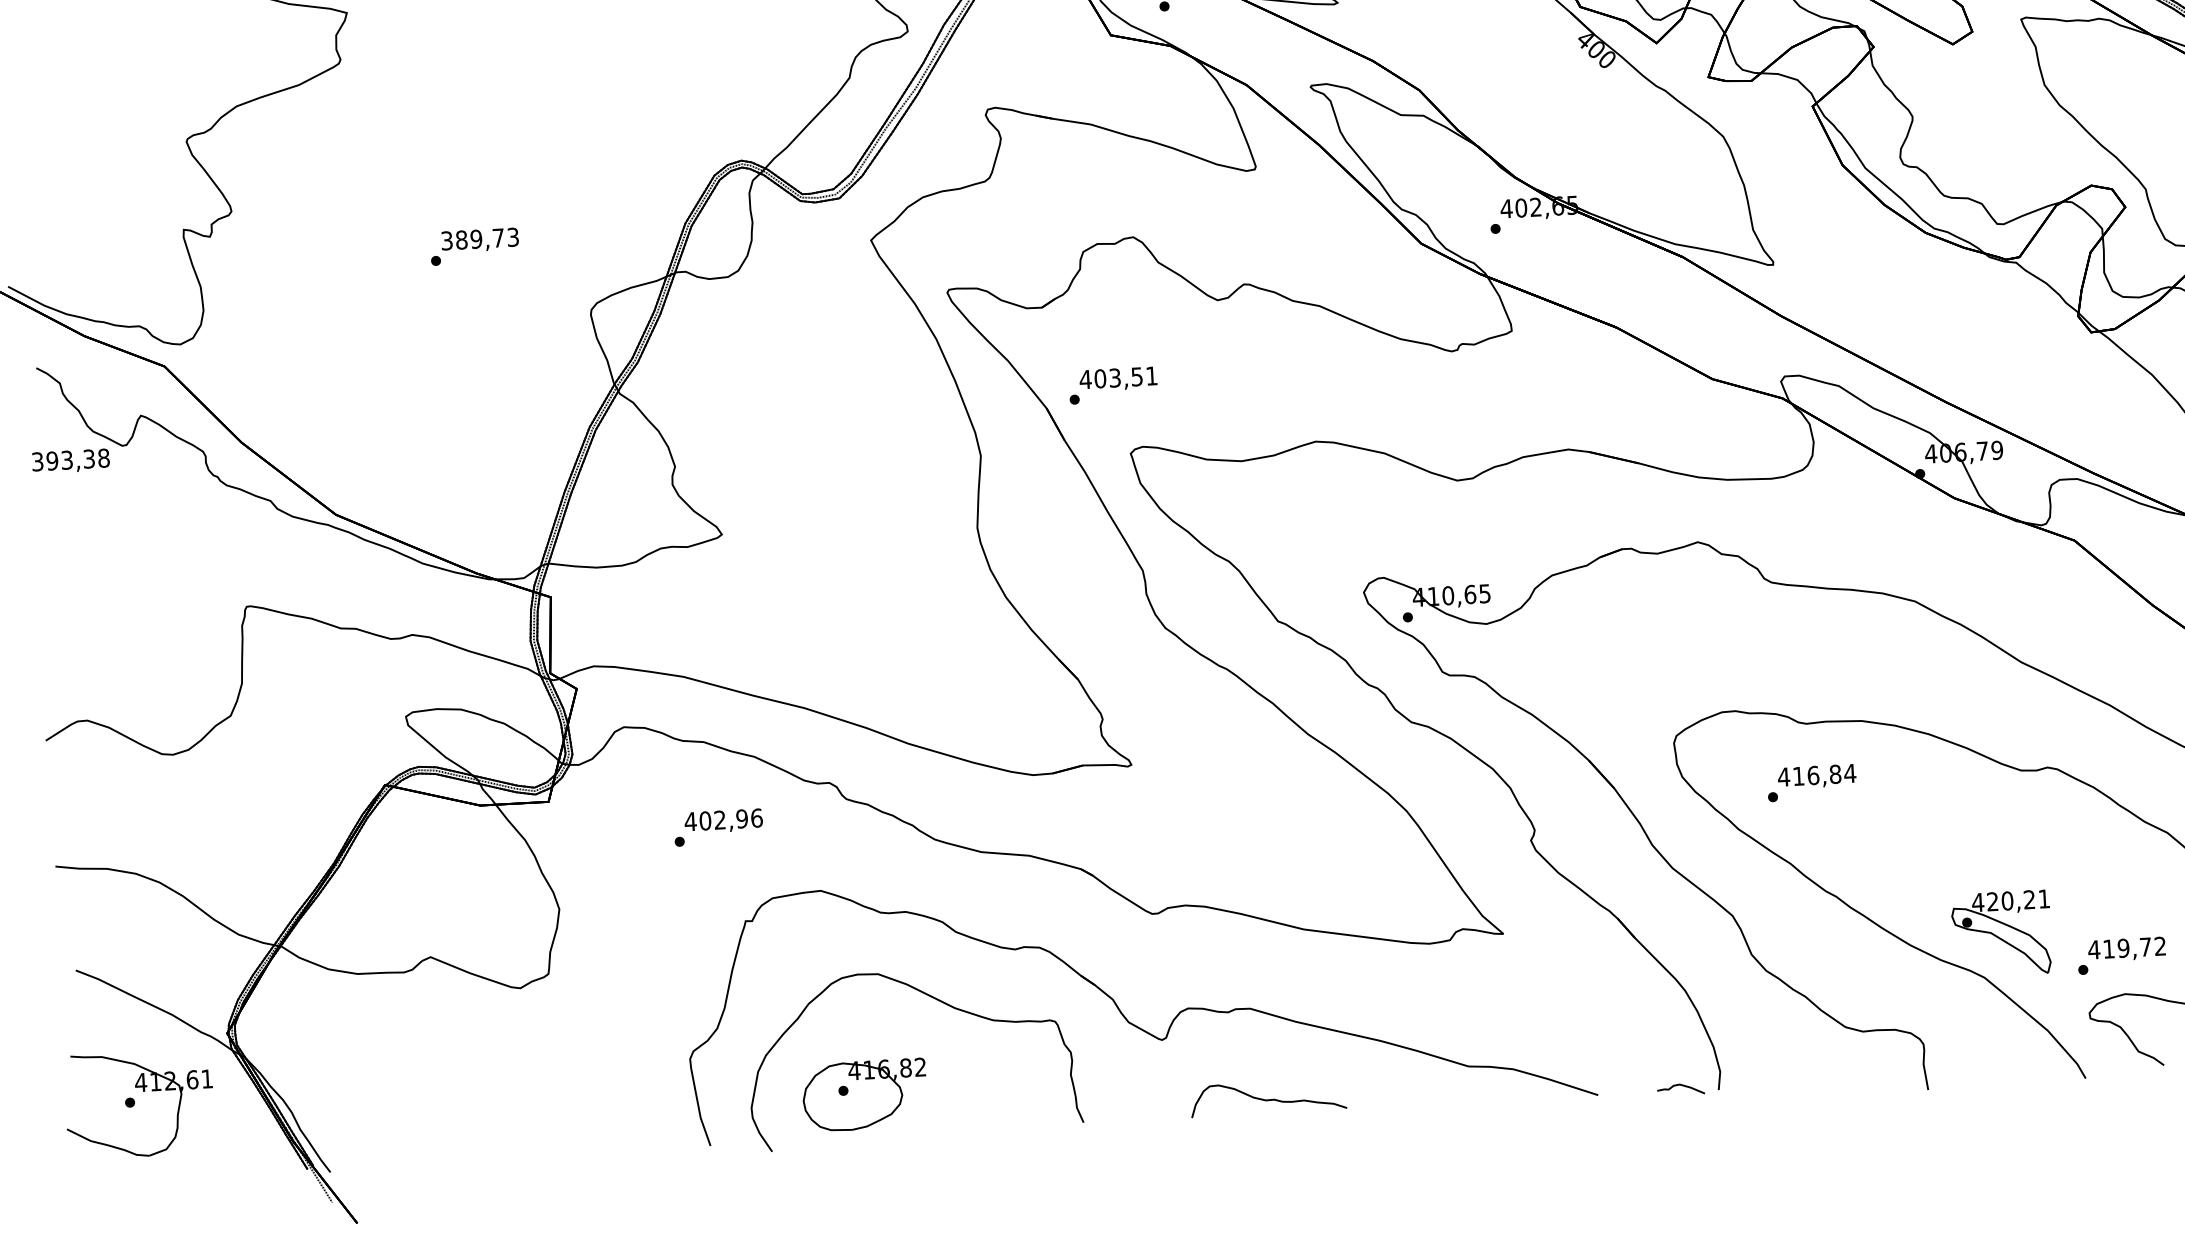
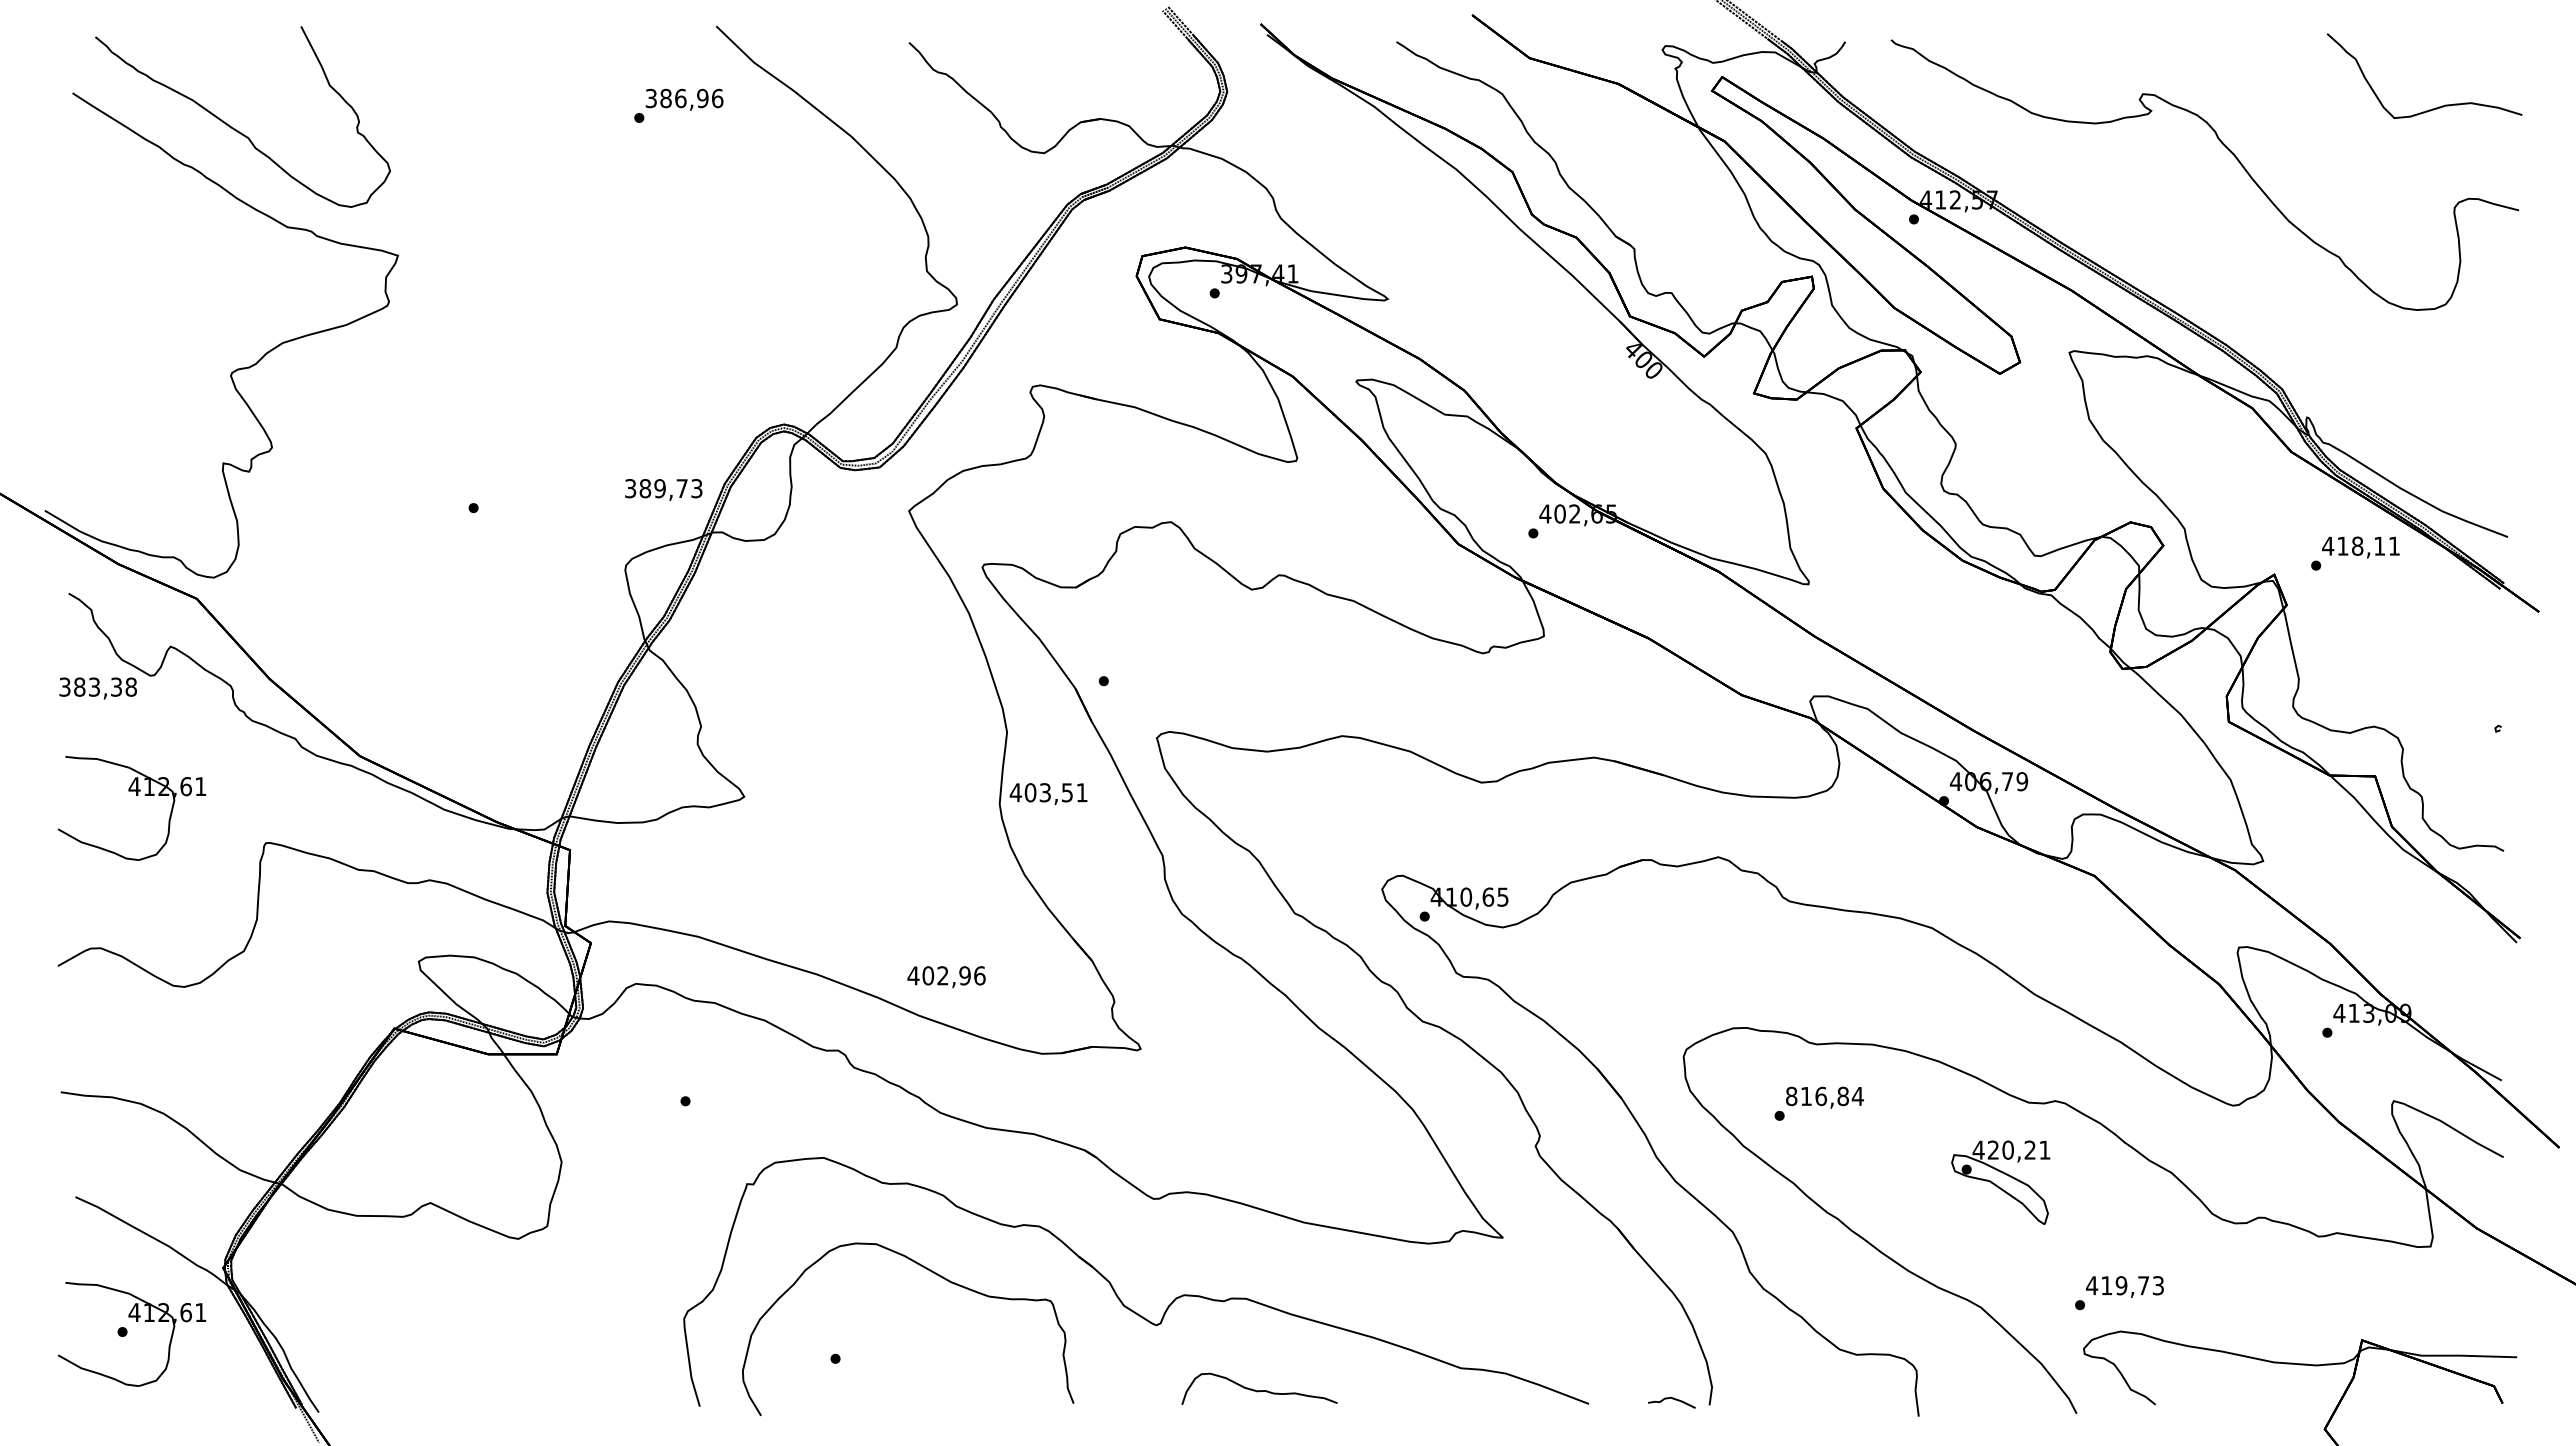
text: (479, 239) -> (663, 489), moved
text: (1118, 379) -> (1048, 794), moved
text: (52, 460) -> (79, 686), 393,38 -> 383,38
part: (114, 566) -> (136, 795), added
text: (1783, 777) -> (1791, 1096), 416,84 -> 816,84
text: (723, 821) -> (946, 977), moved
part: (2001, 933) -> (2000, 1182), moved
text: (2159, 946) -> (2157, 1285), 419,72 -> 419,73
part: (864, 1095) -> (856, 1364), removed

